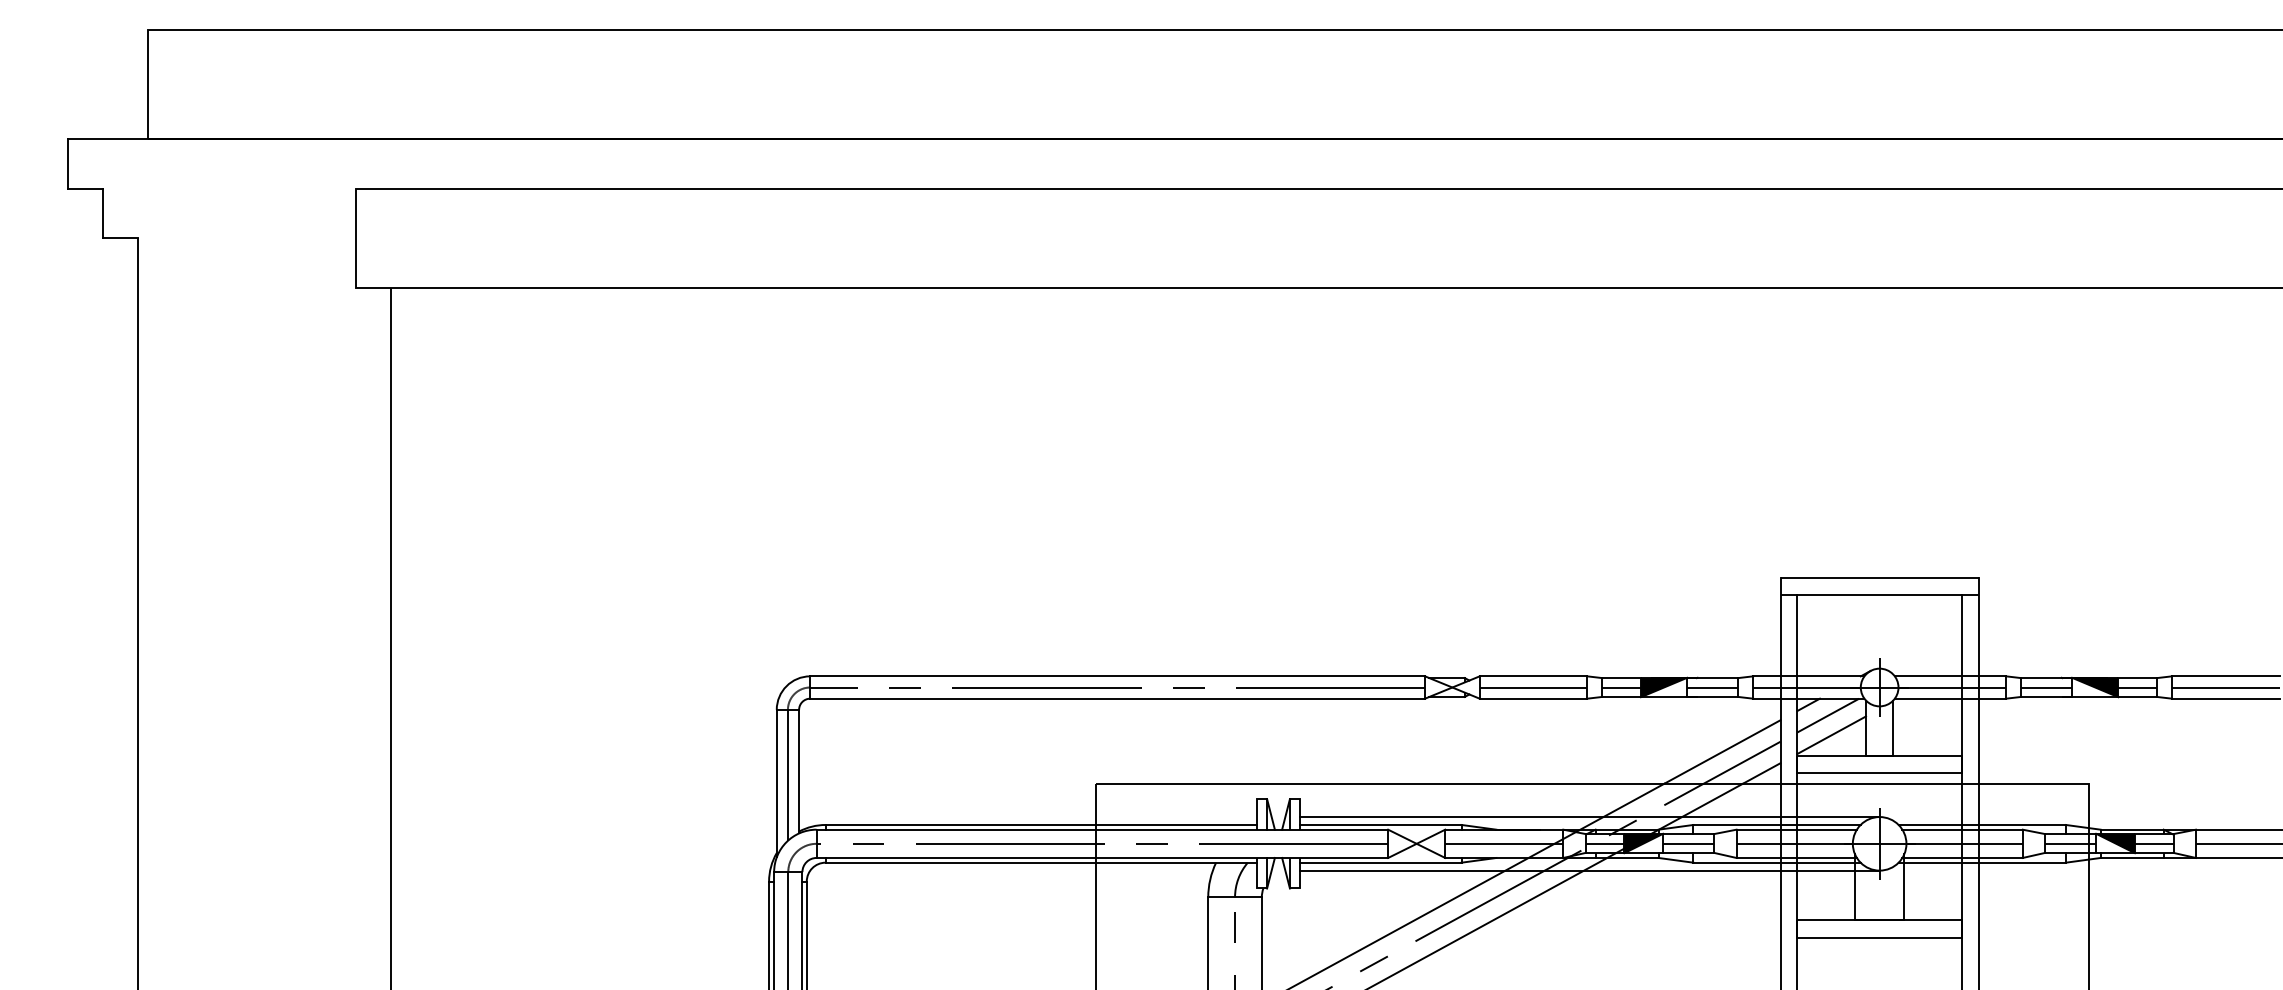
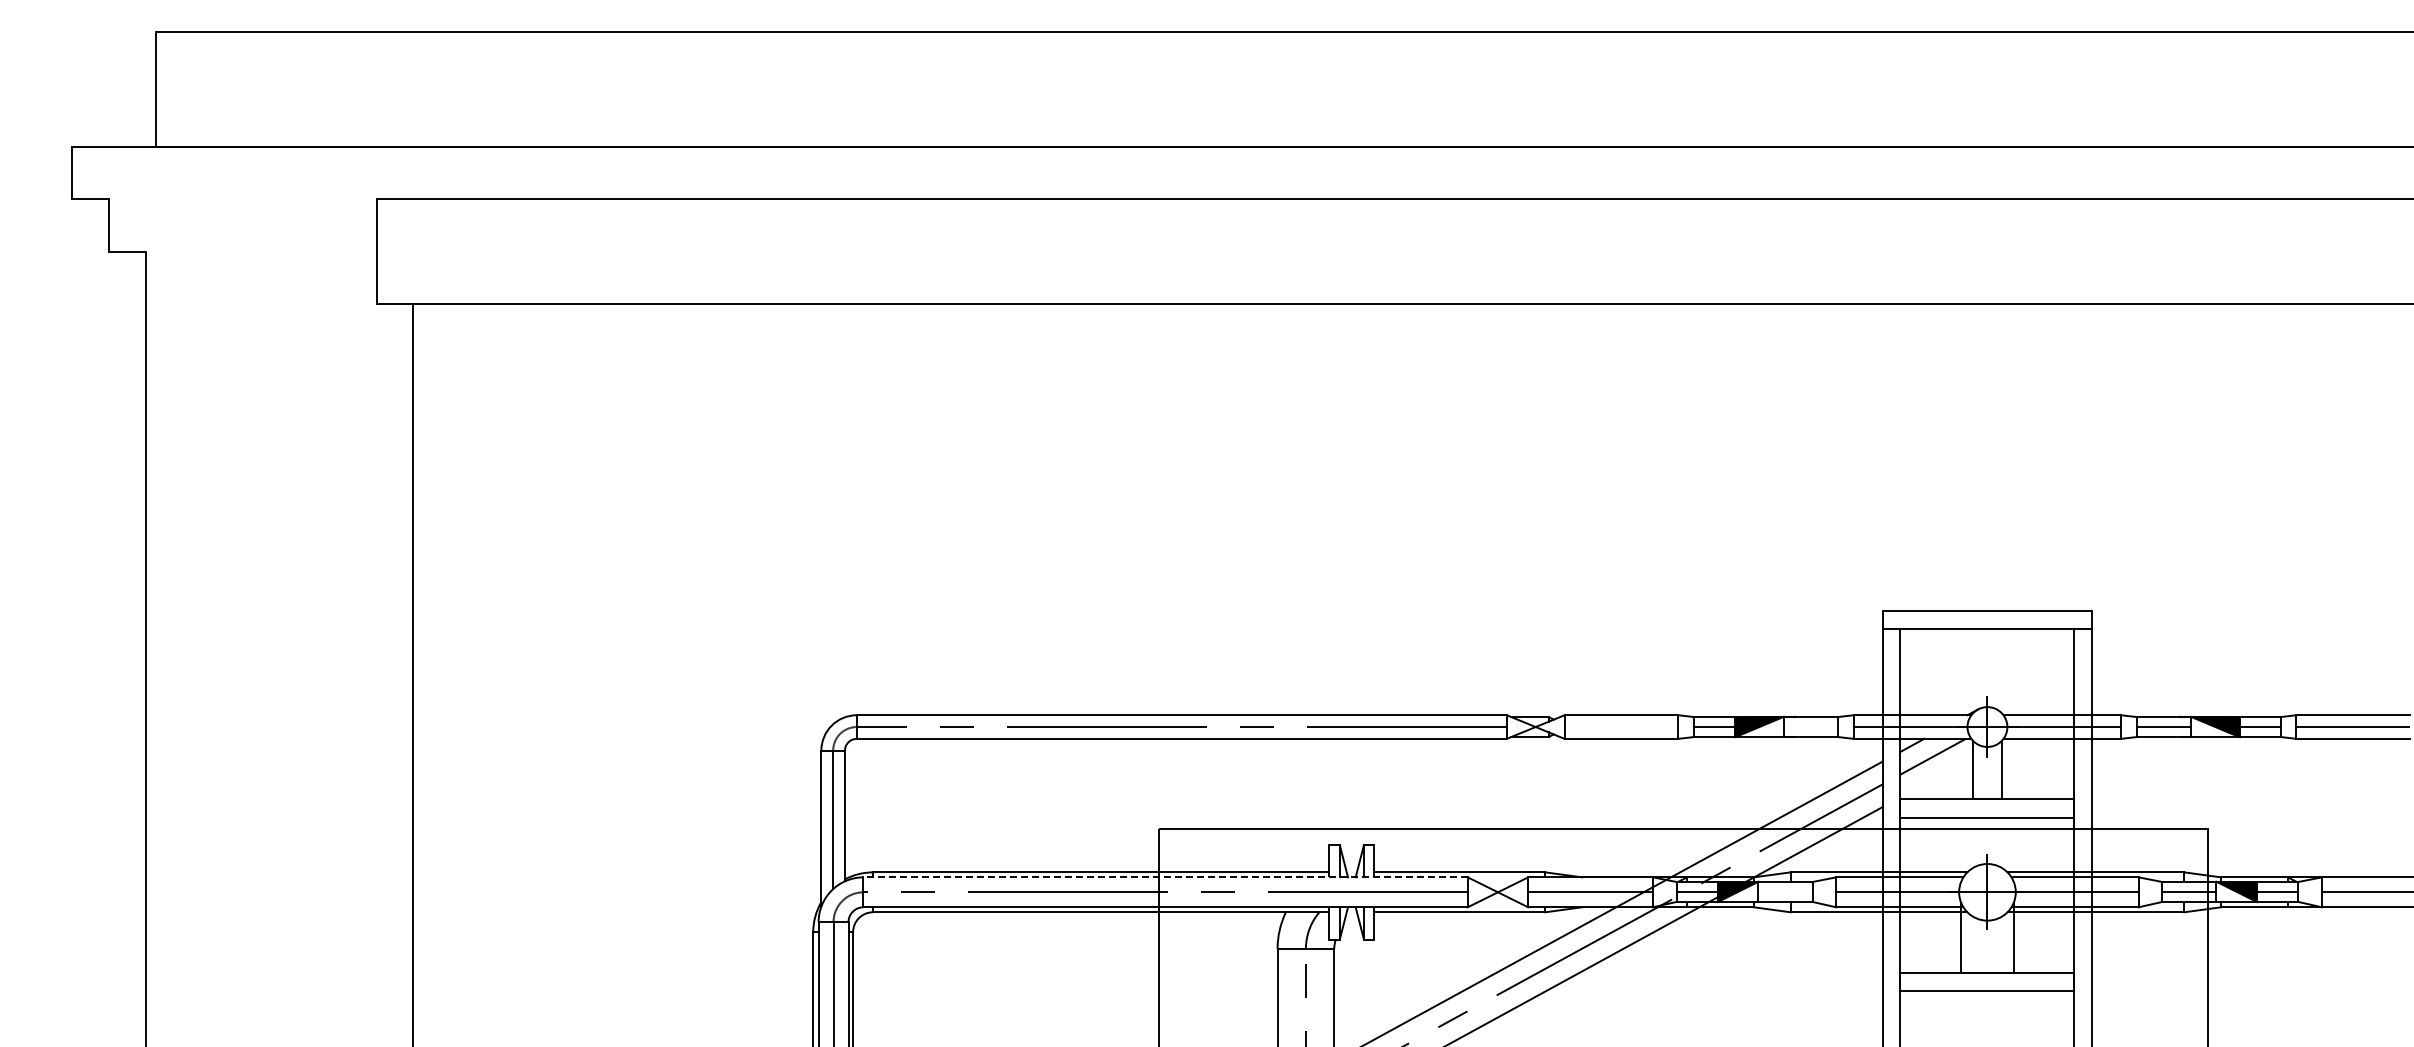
line: (1533, 687) -> (1621, 727), removed
line: (1712, 687) -> (1810, 727), removed
line: (1831, 735) -> (1936, 777), removed
line: (1589, 816) -> (1680, 863), removed
line: (1102, 829) -> (1165, 877), solid -> dashed
line: (1688, 844) -> (1785, 892), removed
line: (1589, 870) -> (1680, 920), removed

